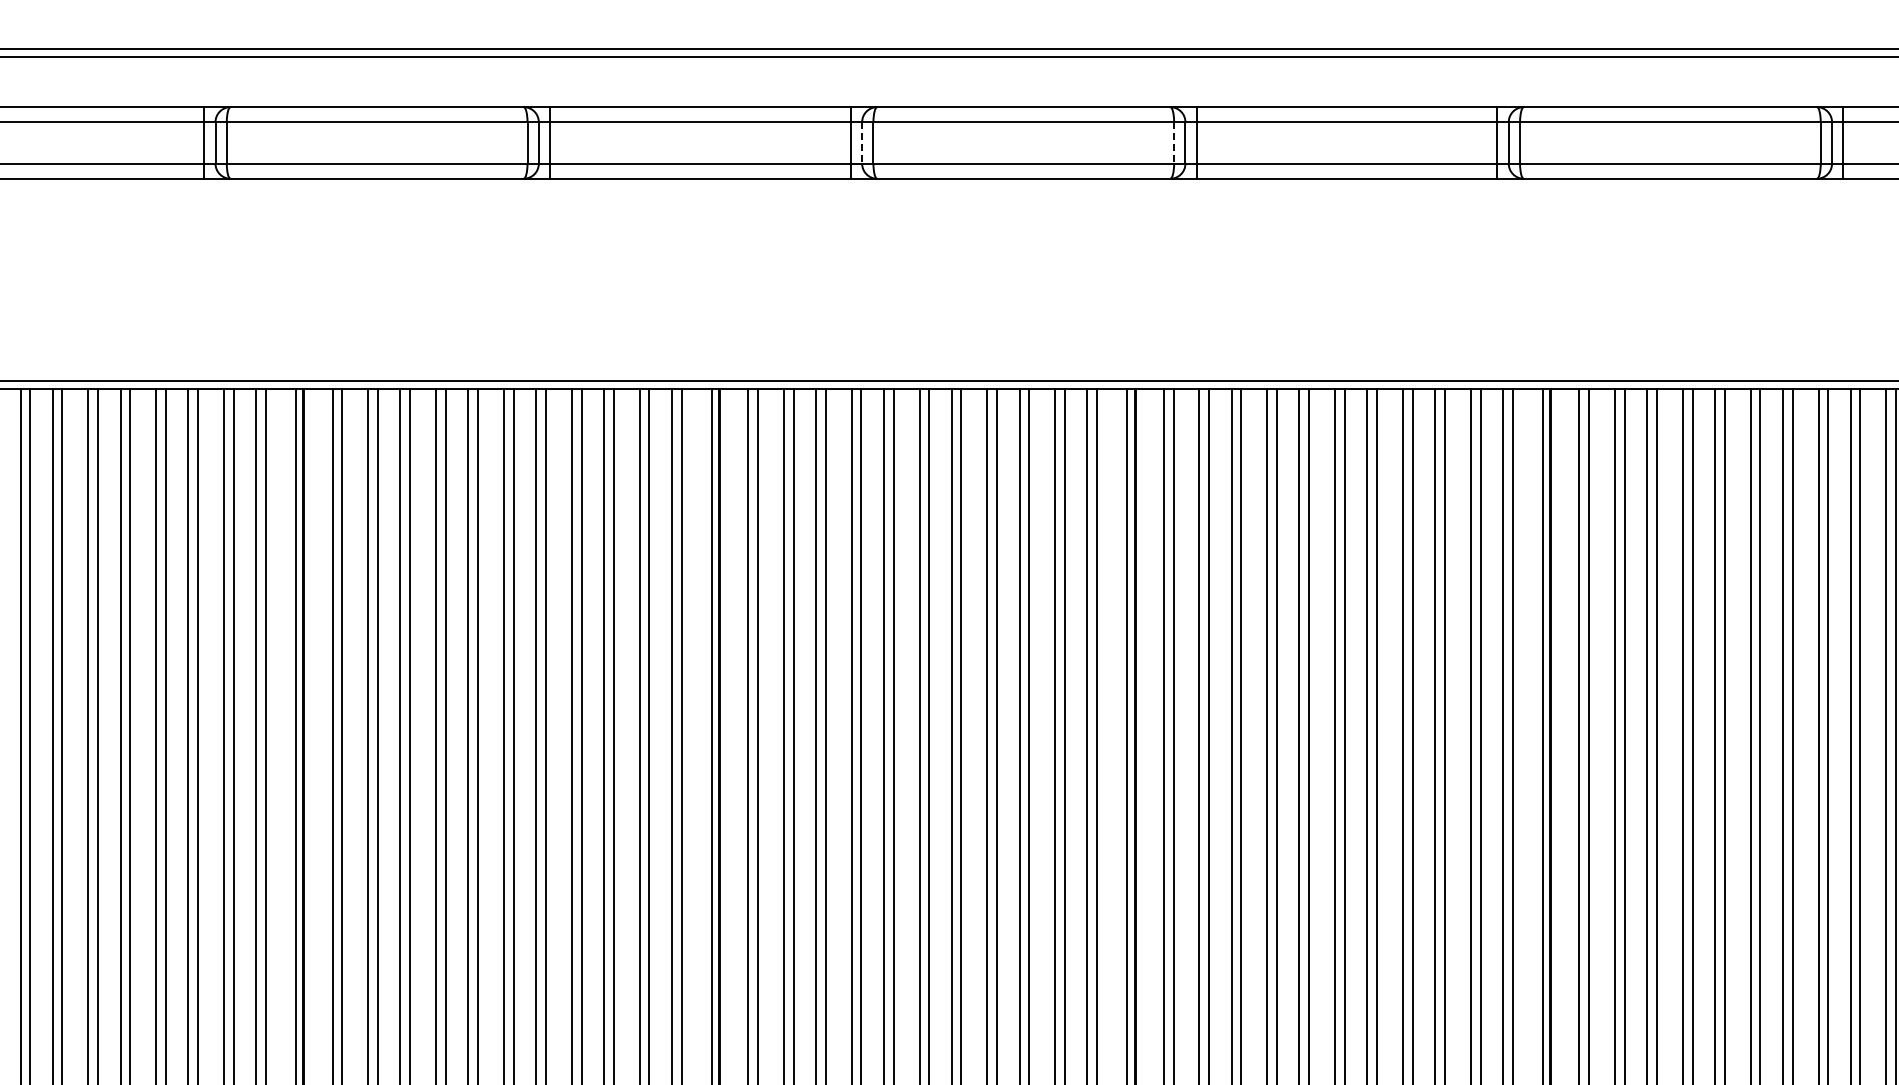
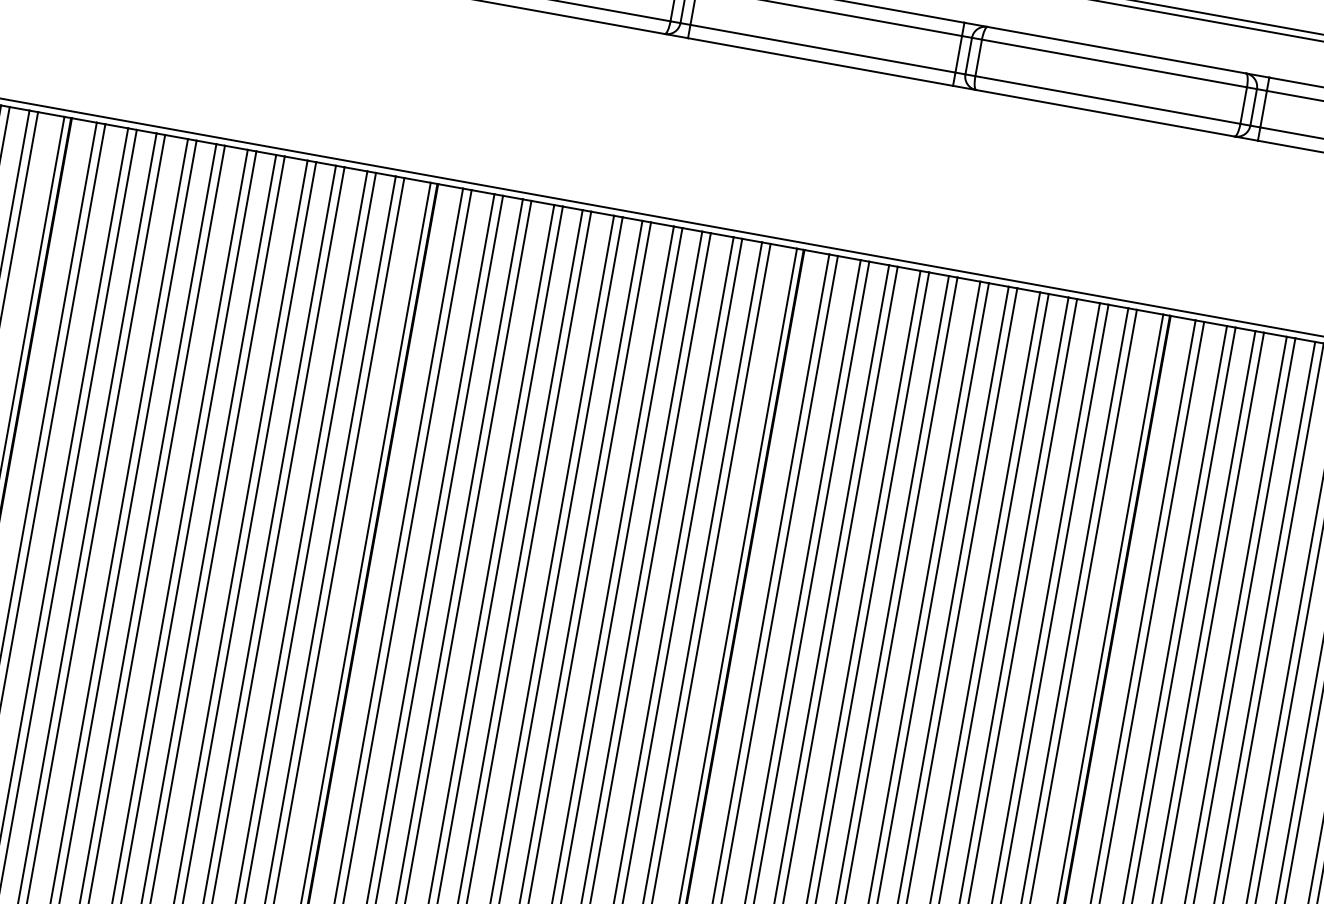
line: (862, 142) -> (969, 55), dashed -> solid
line: (1174, 142) -> (1244, 105), dashed -> solid

